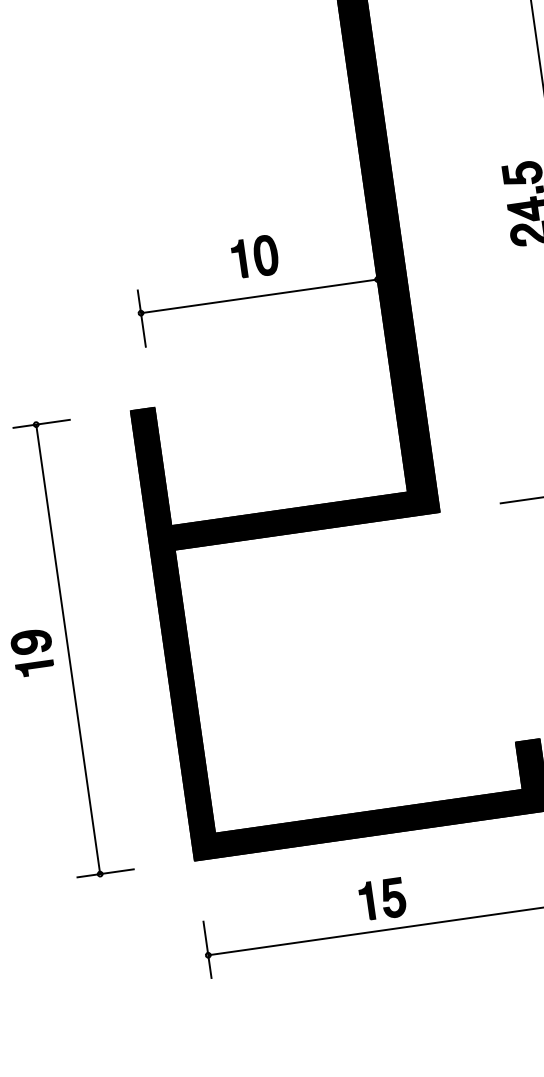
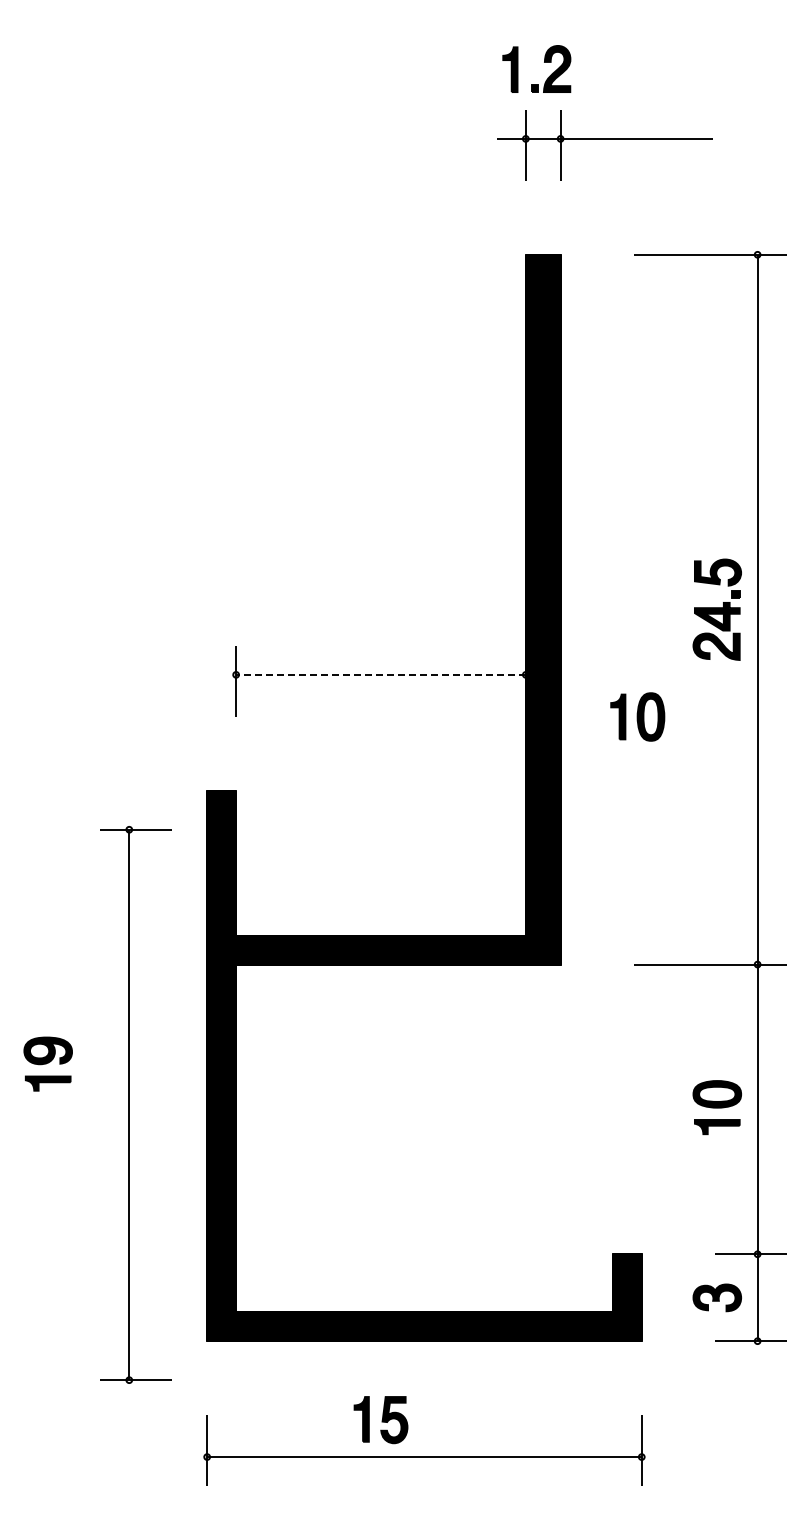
part: (254, 256) -> (637, 716), moved
line: (258, 296) -> (380, 674), solid -> dashed
part: (73, 648) -> (135, 1104), moved
part: (382, 900) -> (380, 1420), moved

